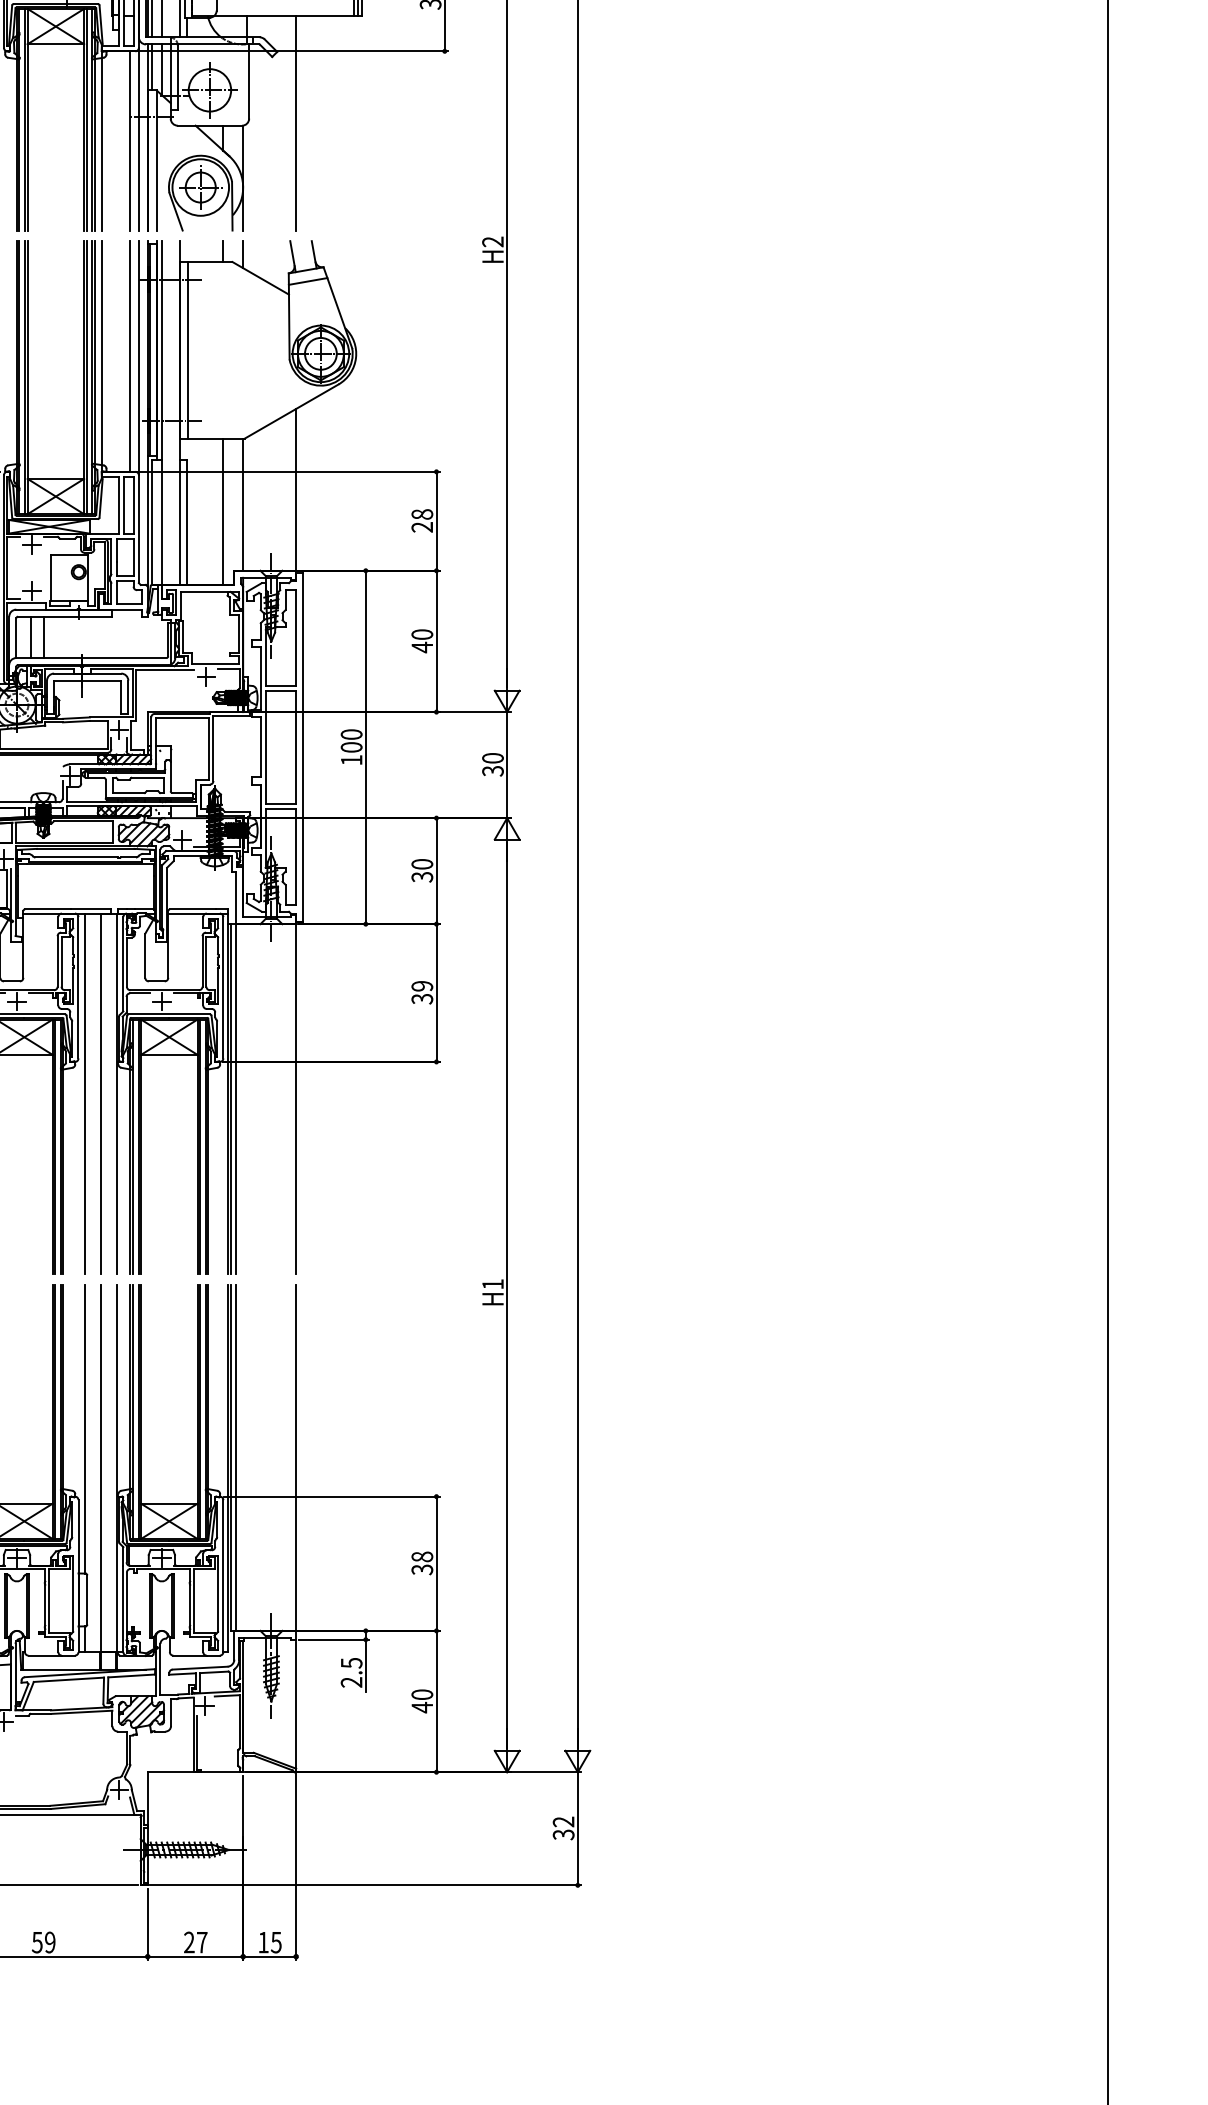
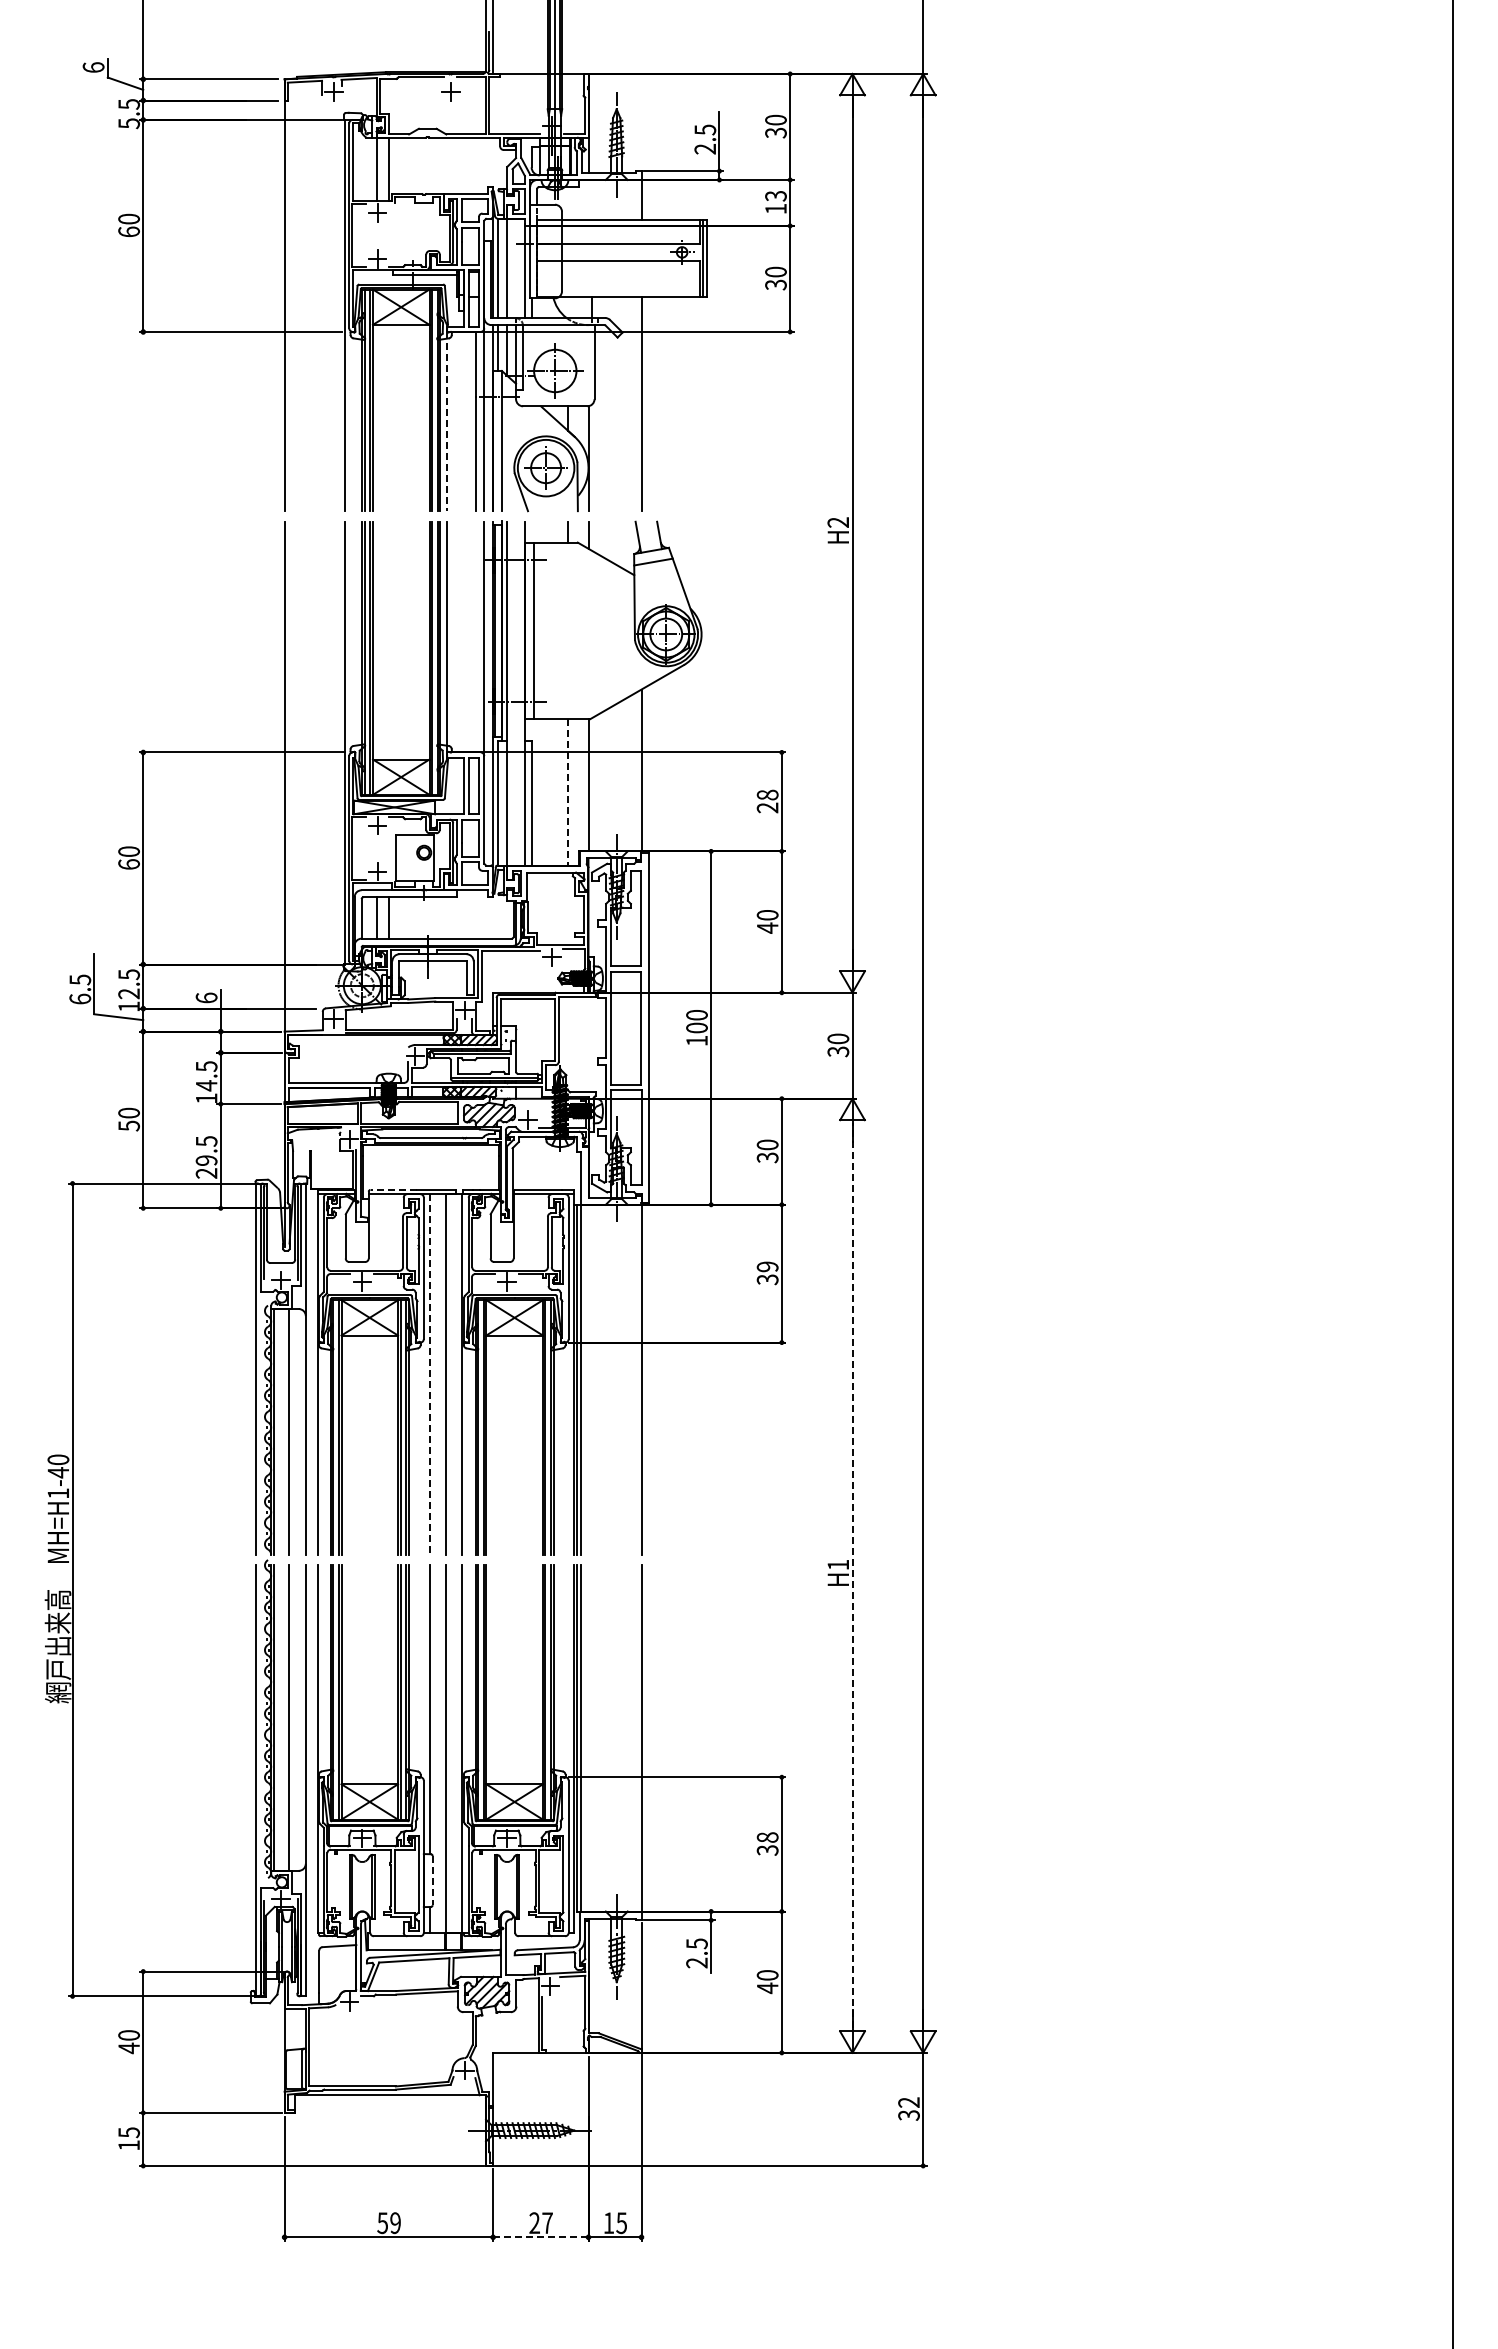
line: (102, 140) -> (447, 421), solid -> dashed
line: (130, 355) -> (475, 636), removed
line: (223, 511) -> (568, 792), solid -> dashed
line: (48, 908) -> (393, 1189), solid -> dashed
line: (85, 1093) -> (430, 1374), solid -> dashed
line: (507, 1294) -> (852, 1575), solid -> dashed
line: (87, 1599) -> (432, 1880), solid -> dashed
line: (195, 1956) -> (540, 2237), solid -> dashed

